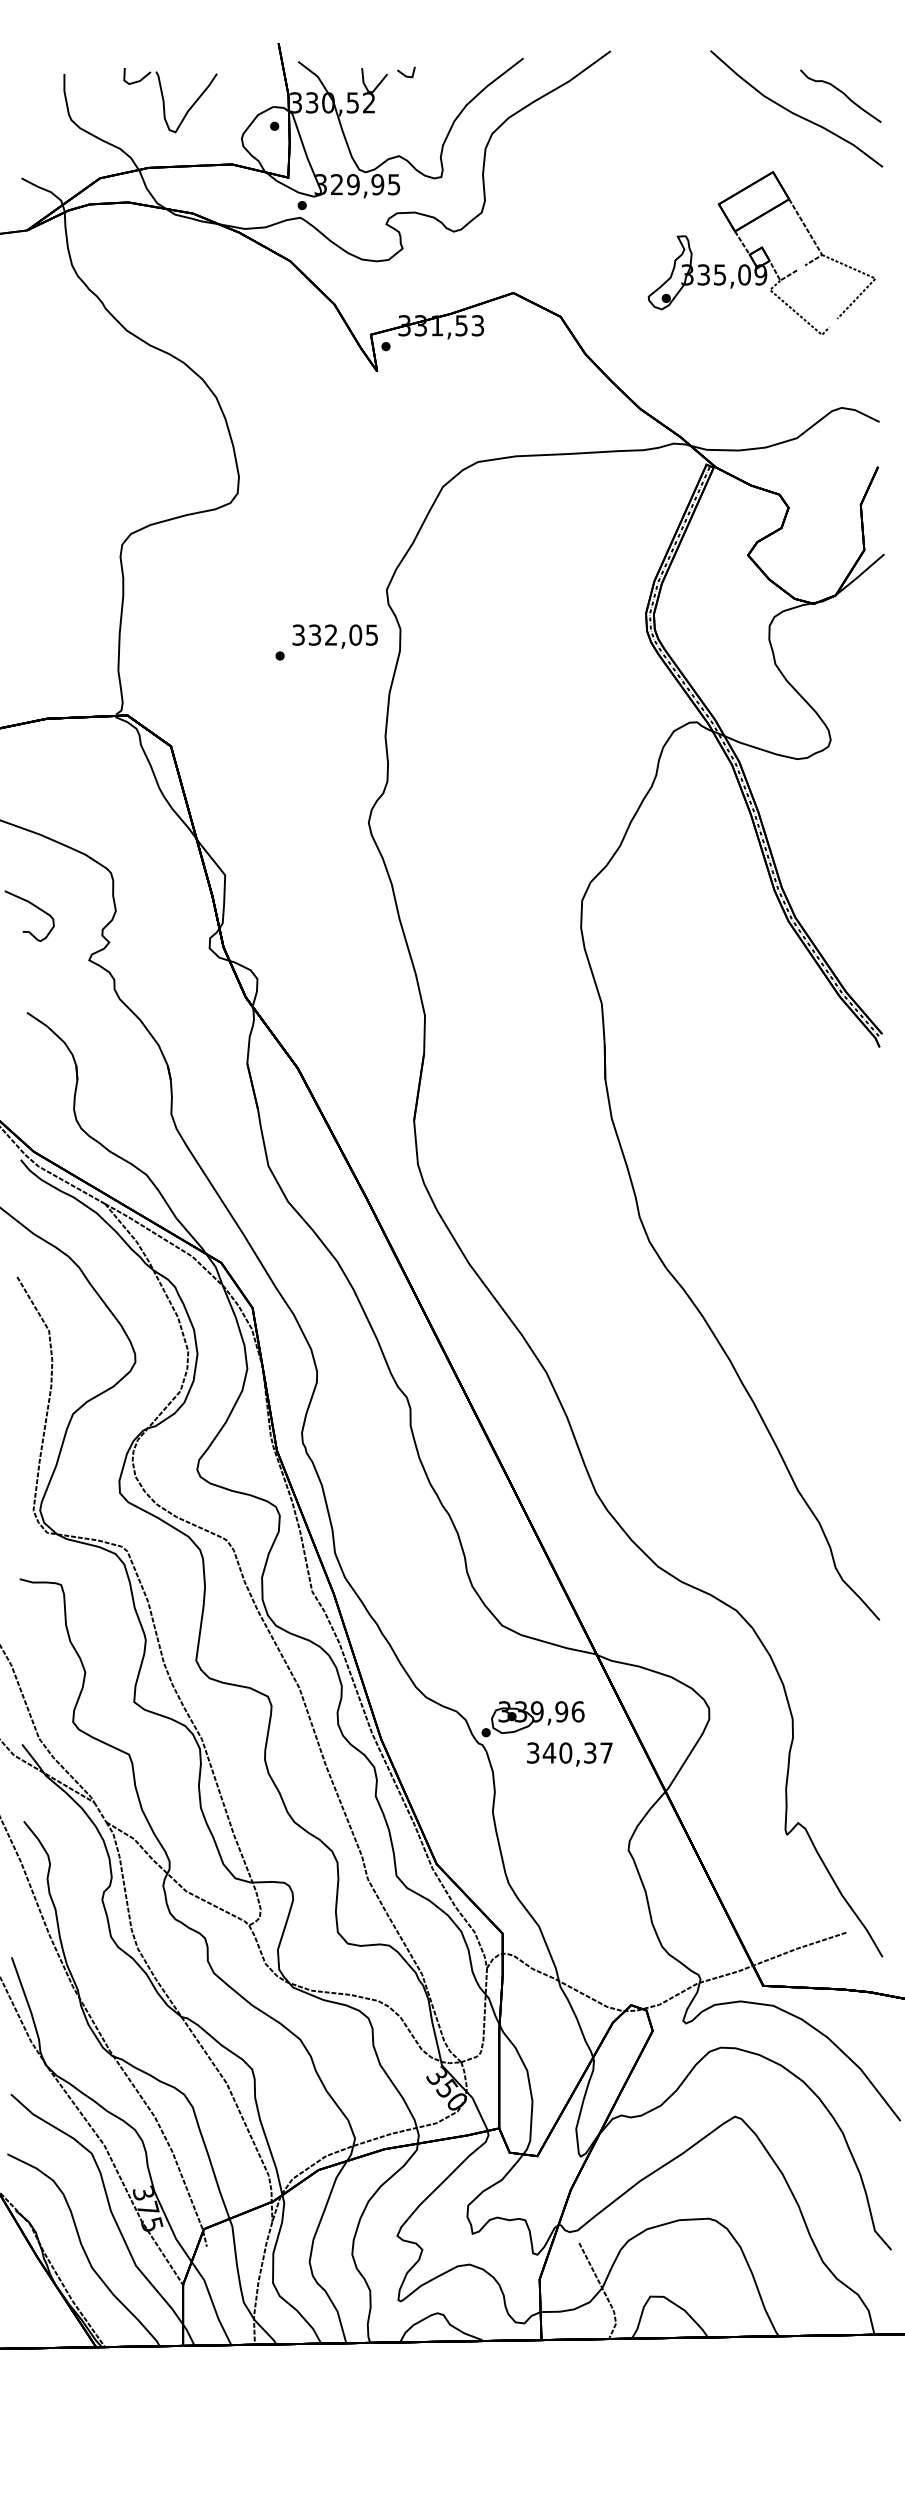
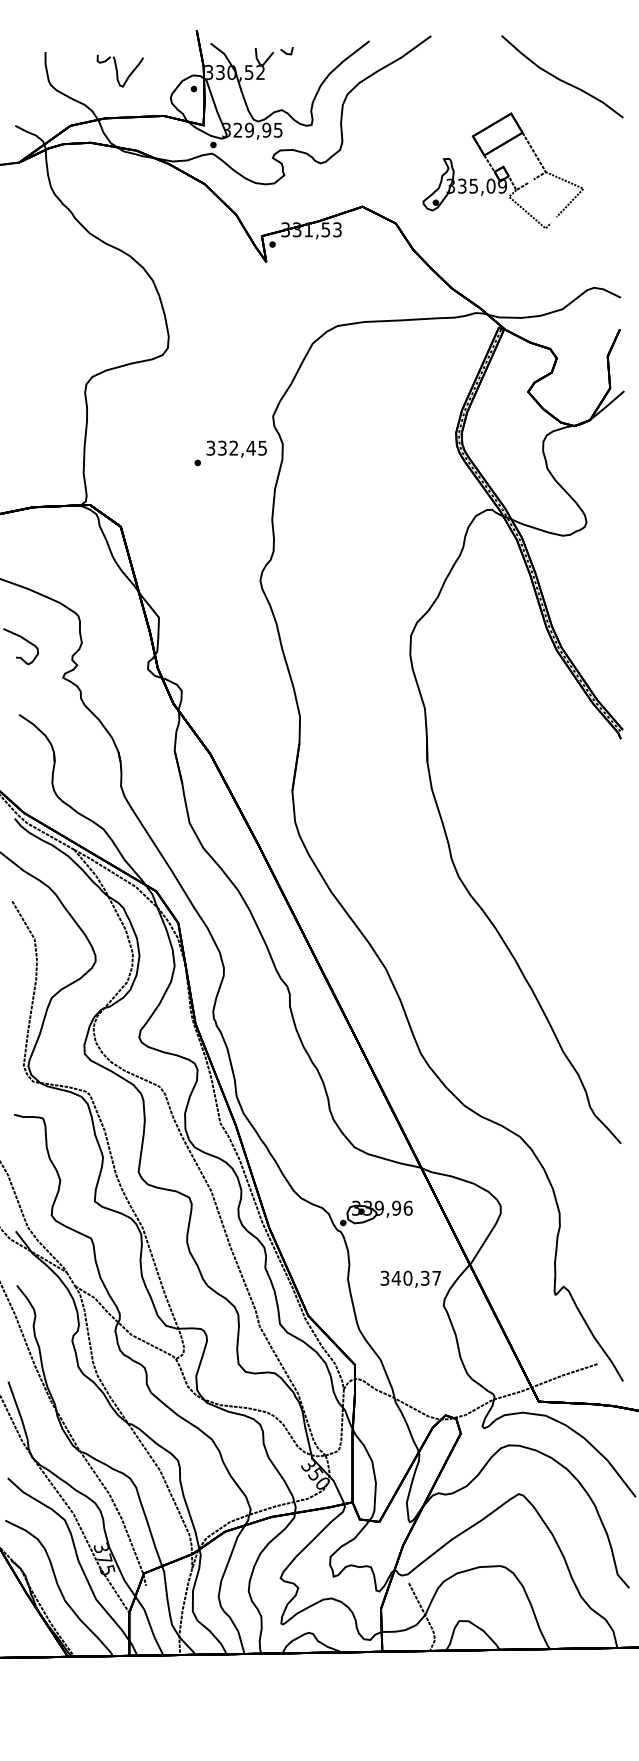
curve: (842, 93) -> (594, 65), removed
part: (170, 100) -> (120, 70), size x0.7
part: (761, 252) -> (503, 170), moved
text: (355, 634) -> (251, 447), 332,05 -> 332,45
text: (569, 1754) -> (410, 1279), moved

